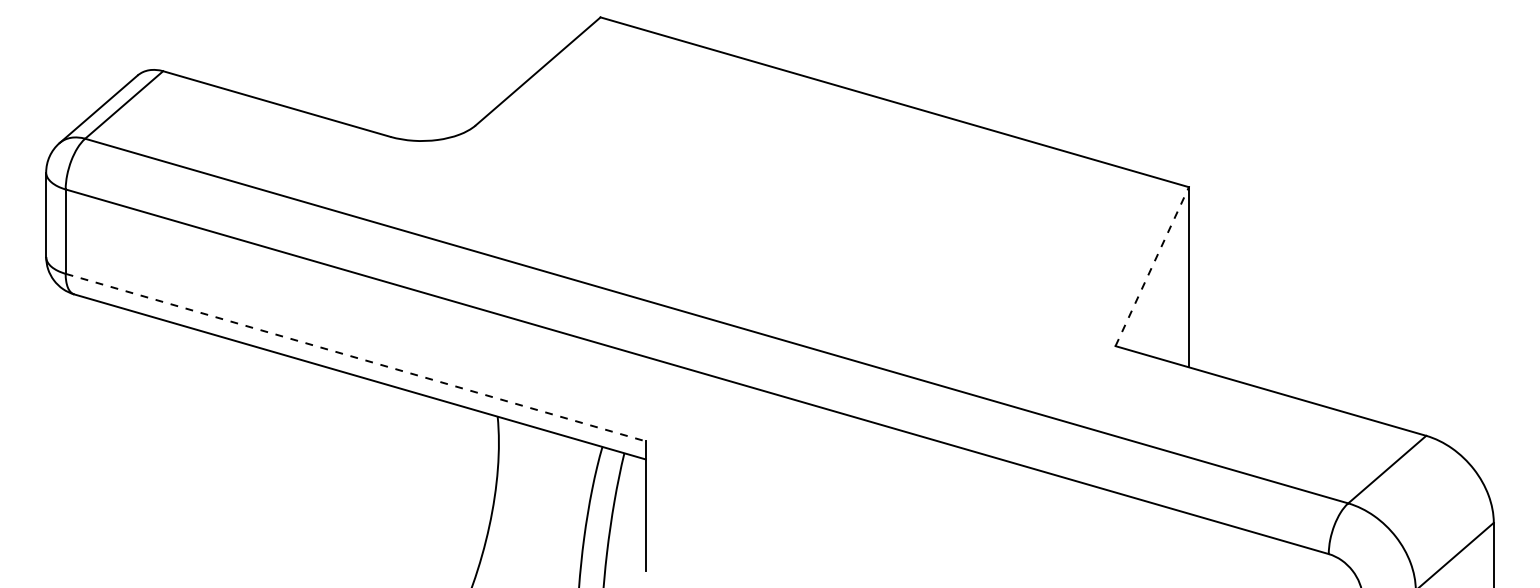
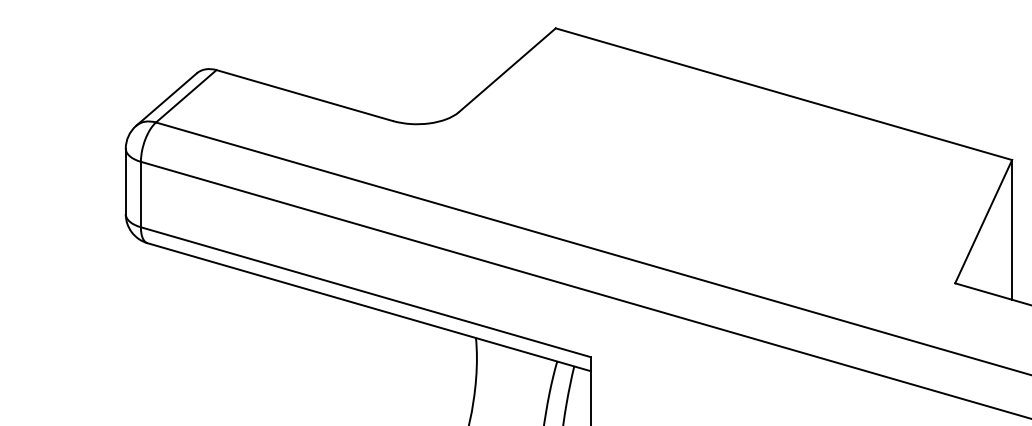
line: (1152, 266) -> (983, 221), dashed -> solid
line: (355, 357) -> (365, 292), dashed -> solid

